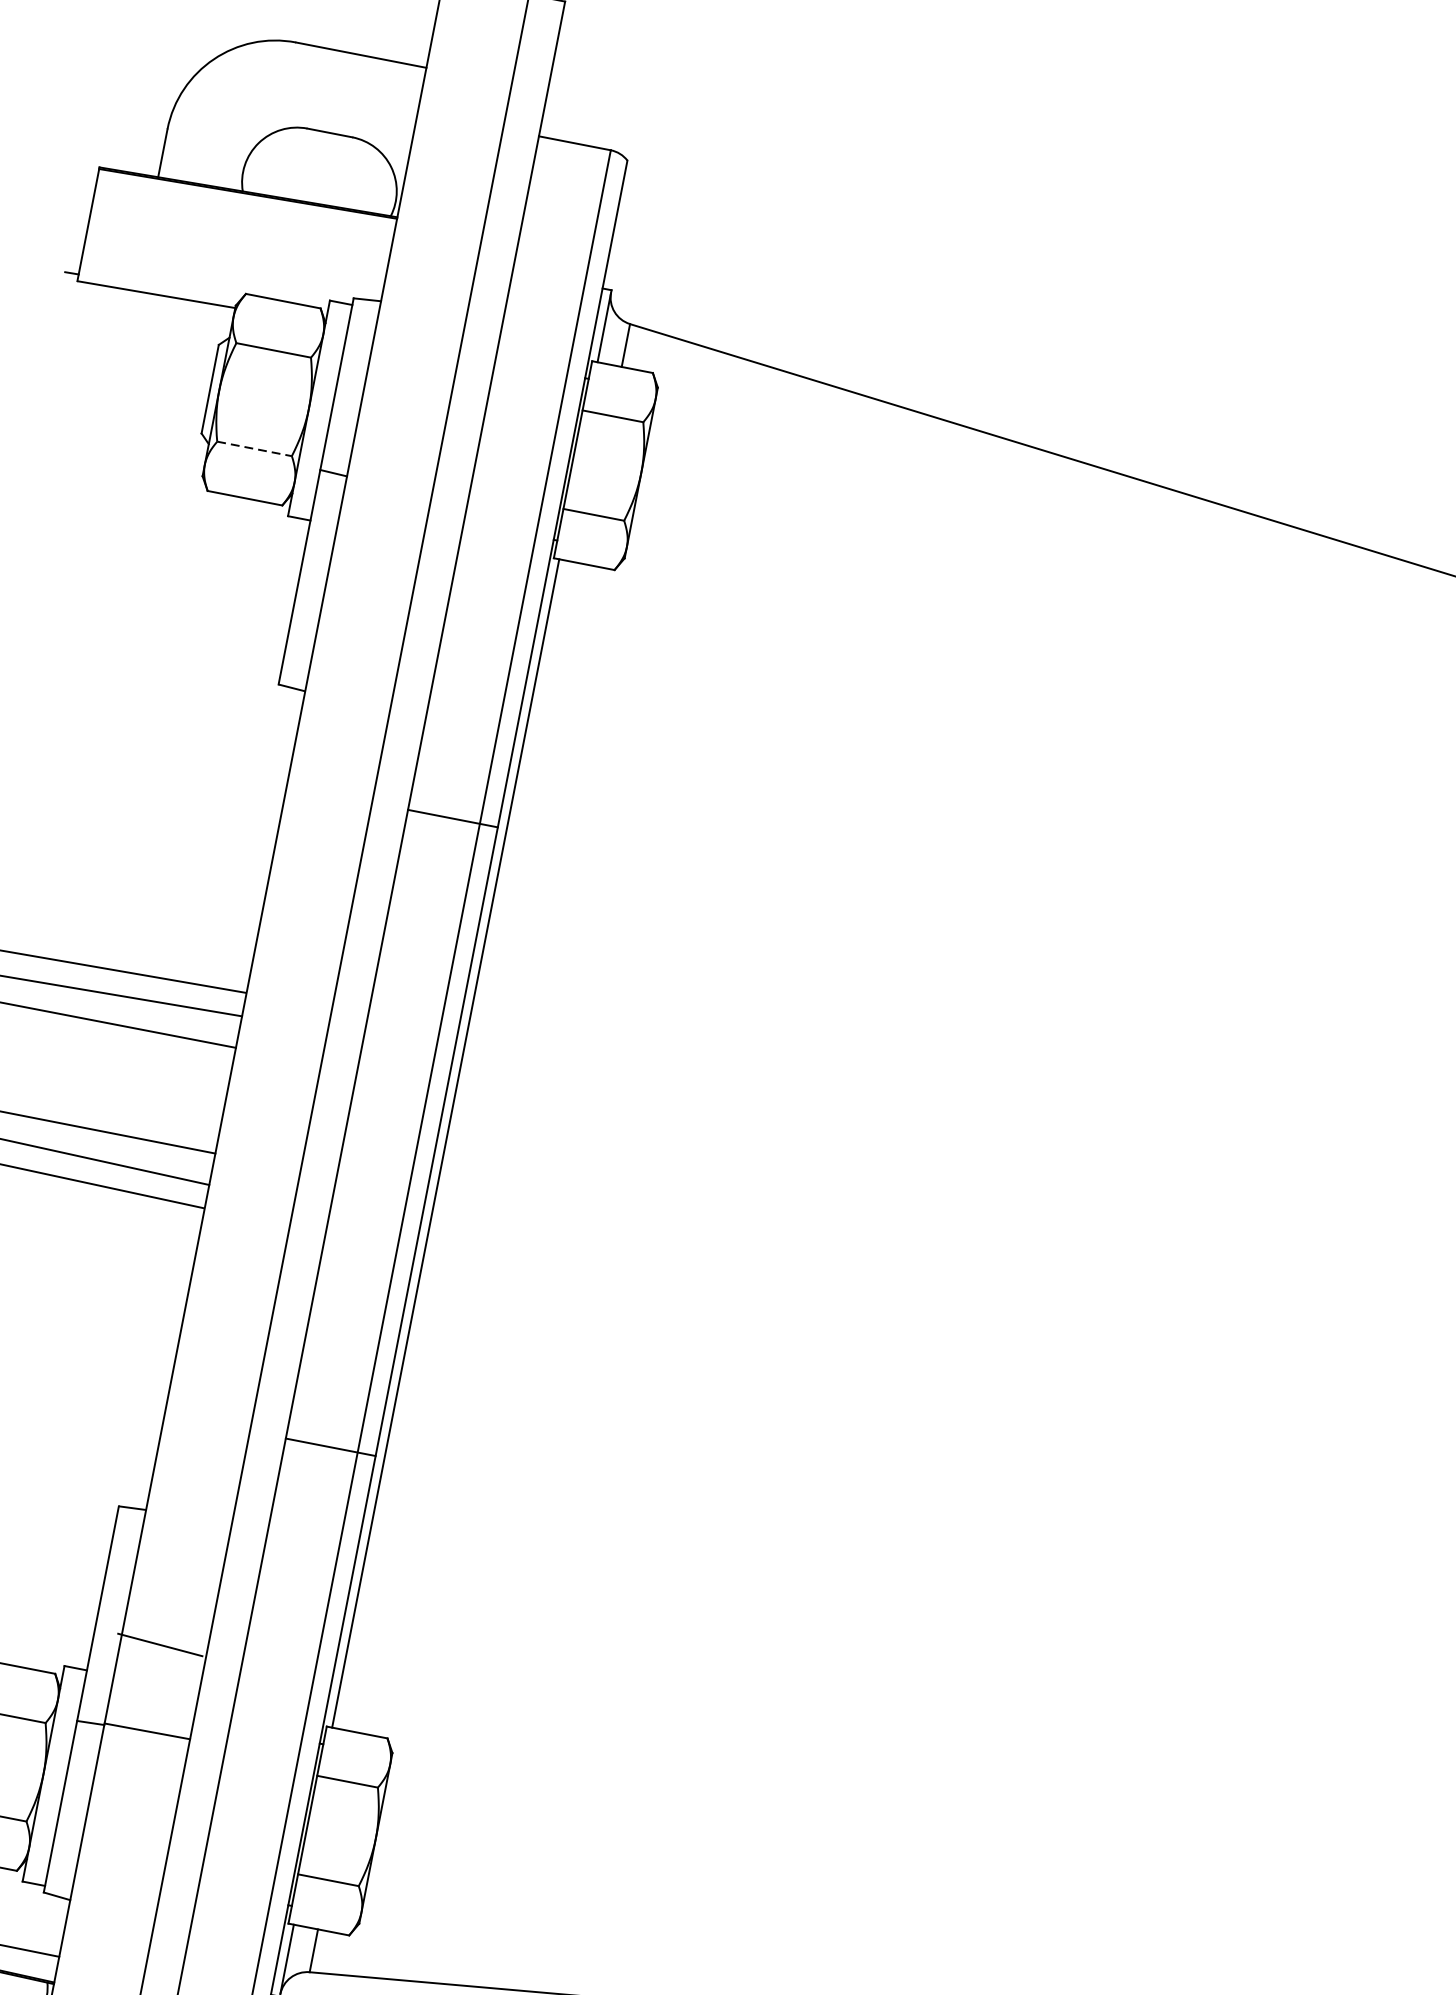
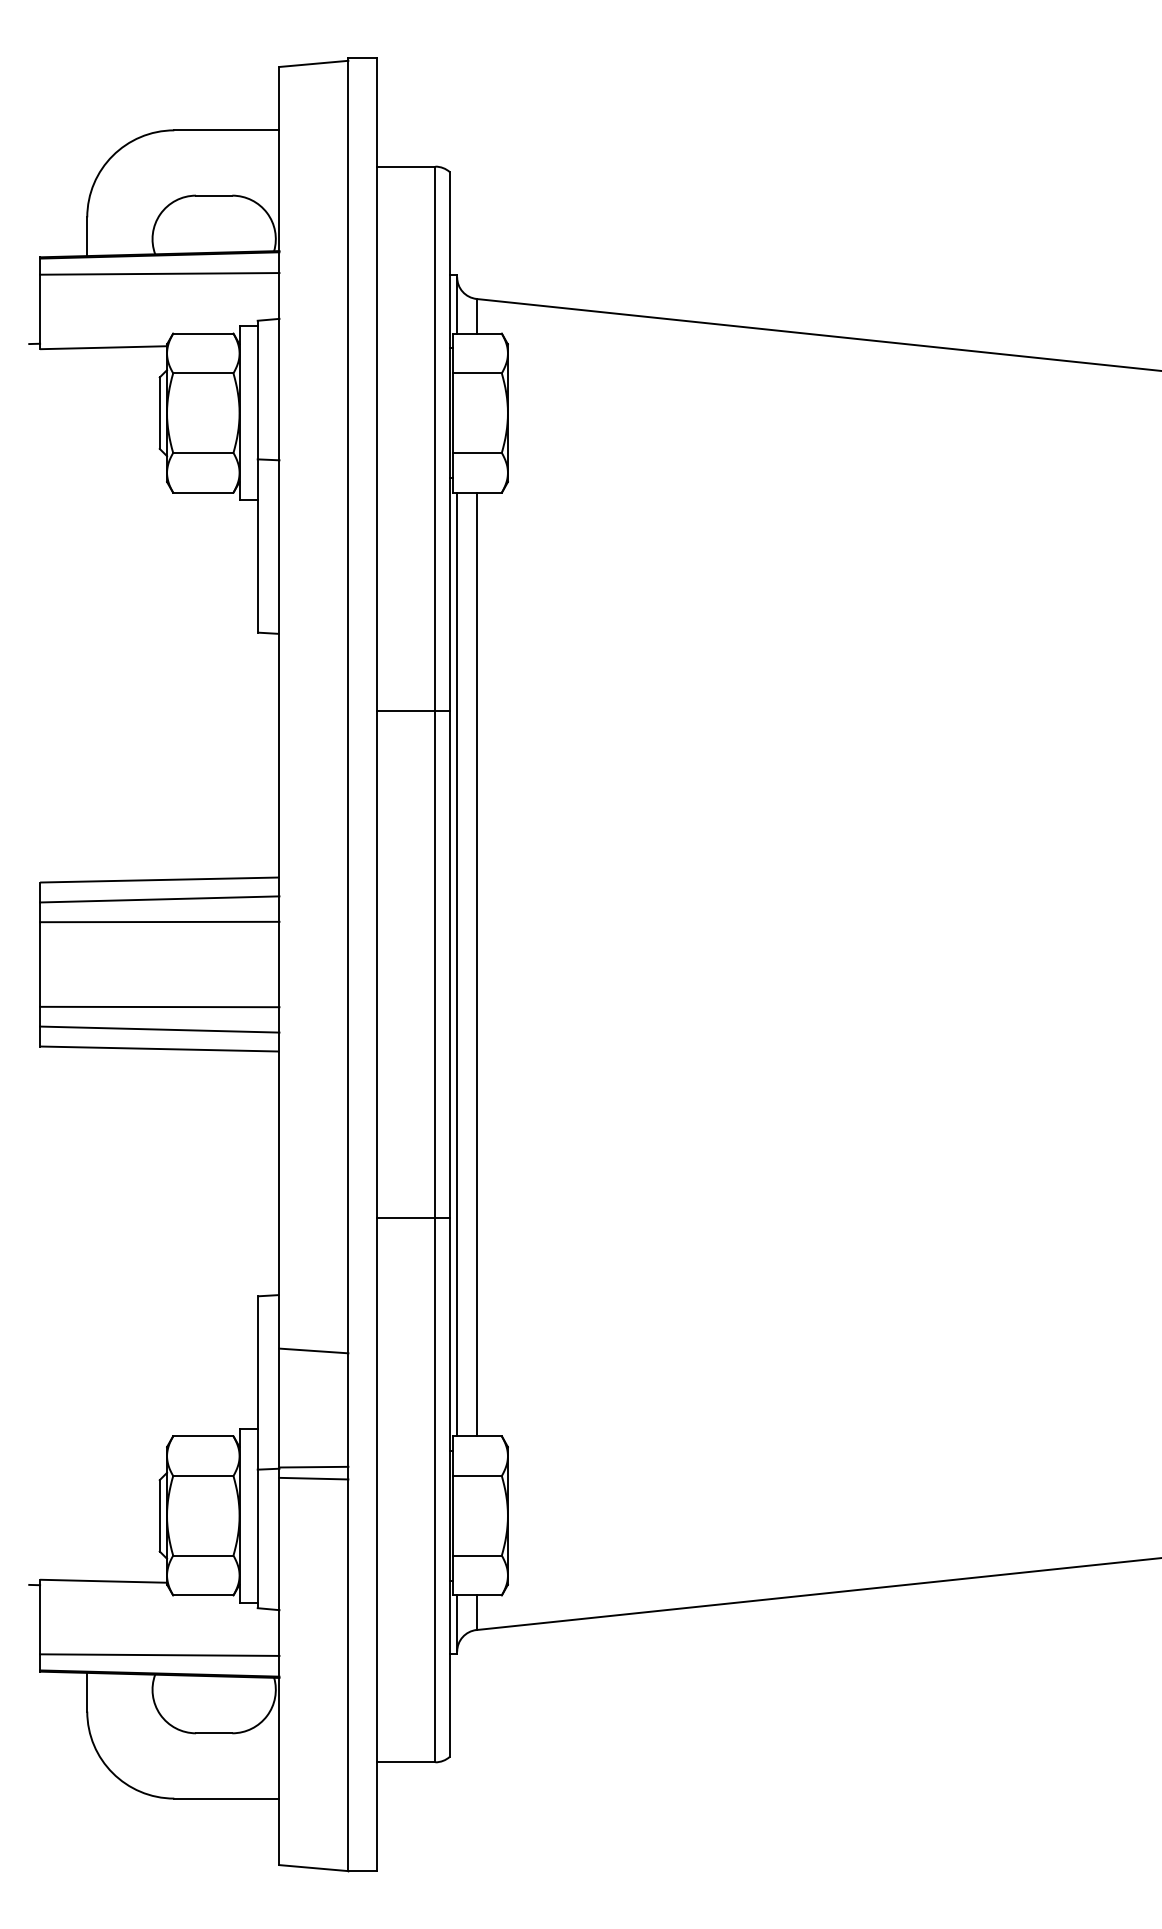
line: (243, 216) -> (159, 273), added
line: (254, 448) -> (203, 452), dashed -> solid
line: (469, 1148) -> (476, 964), added
line: (159, 1644) -> (313, 1350), moved
line: (144, 1745) -> (313, 1478), added

